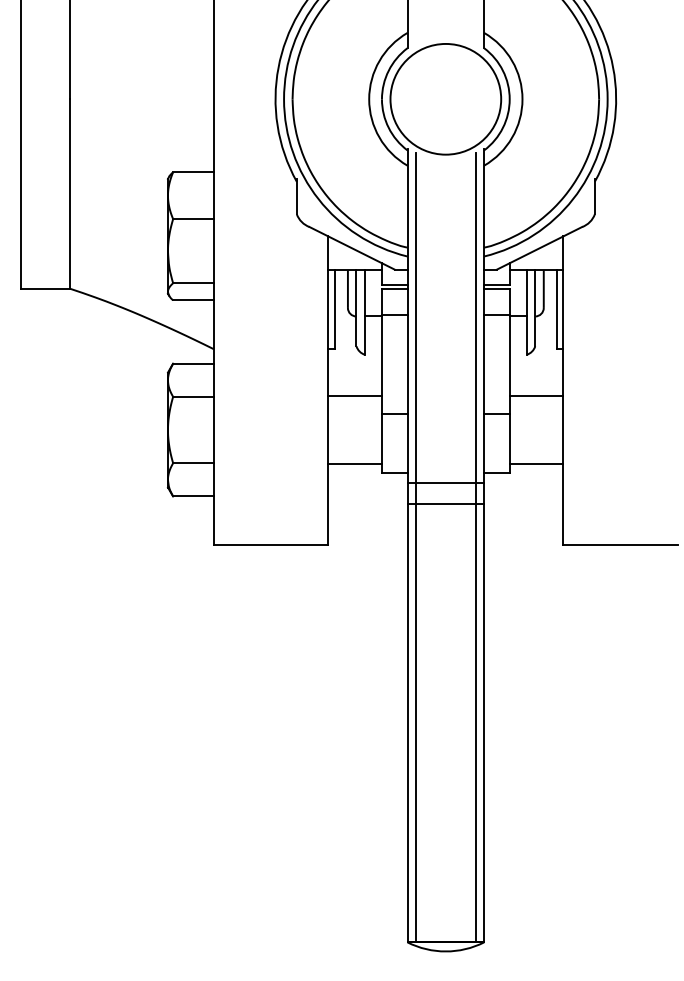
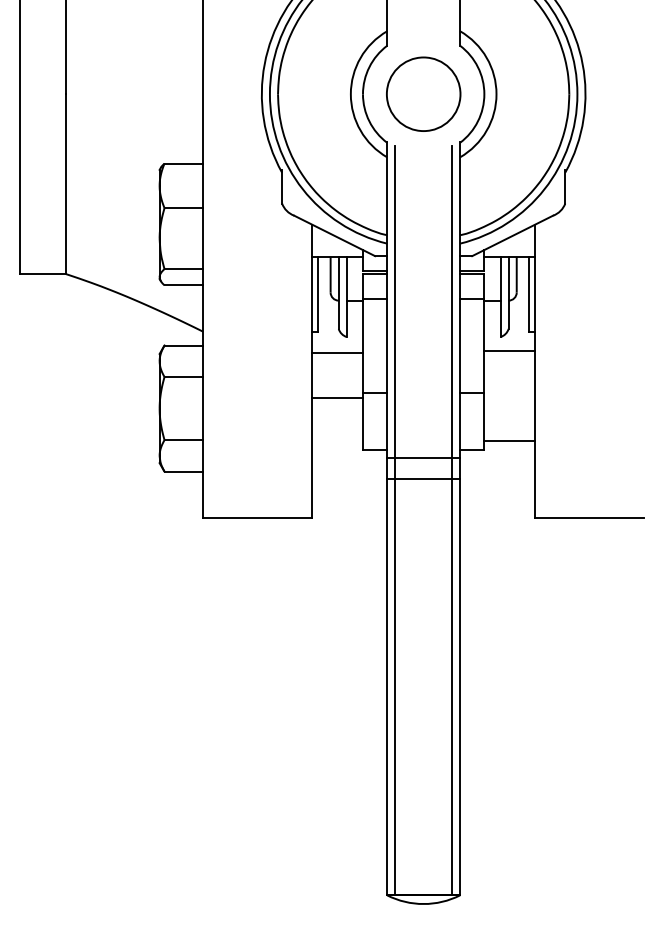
circle: (445, 98) -> (423, 93), size x0.7
line: (355, 396) -> (337, 353), moved
line: (536, 396) -> (509, 351), moved
line: (355, 463) -> (337, 397), moved

